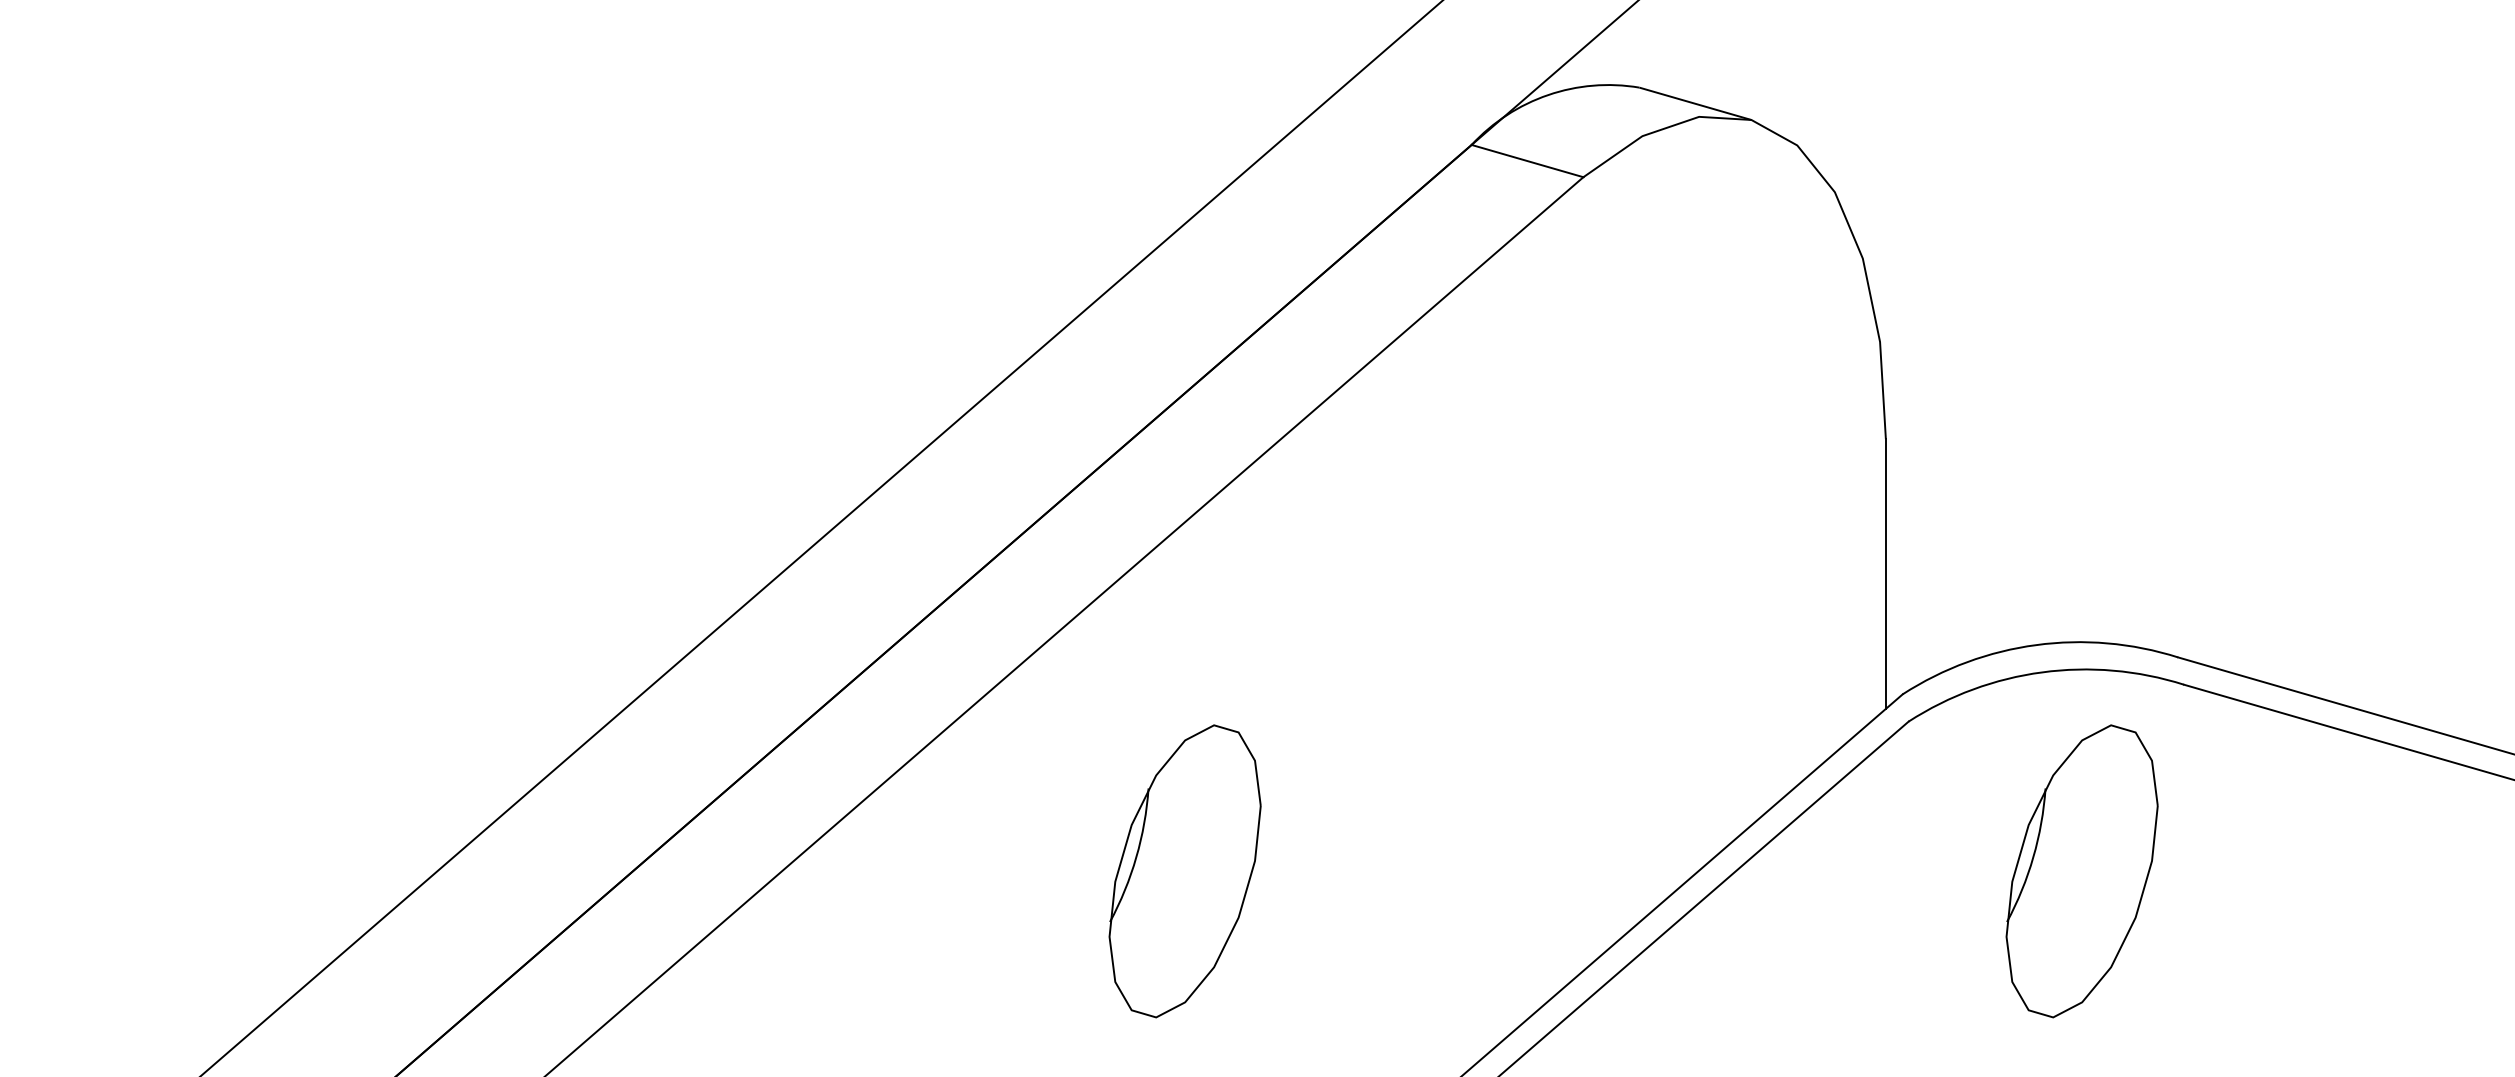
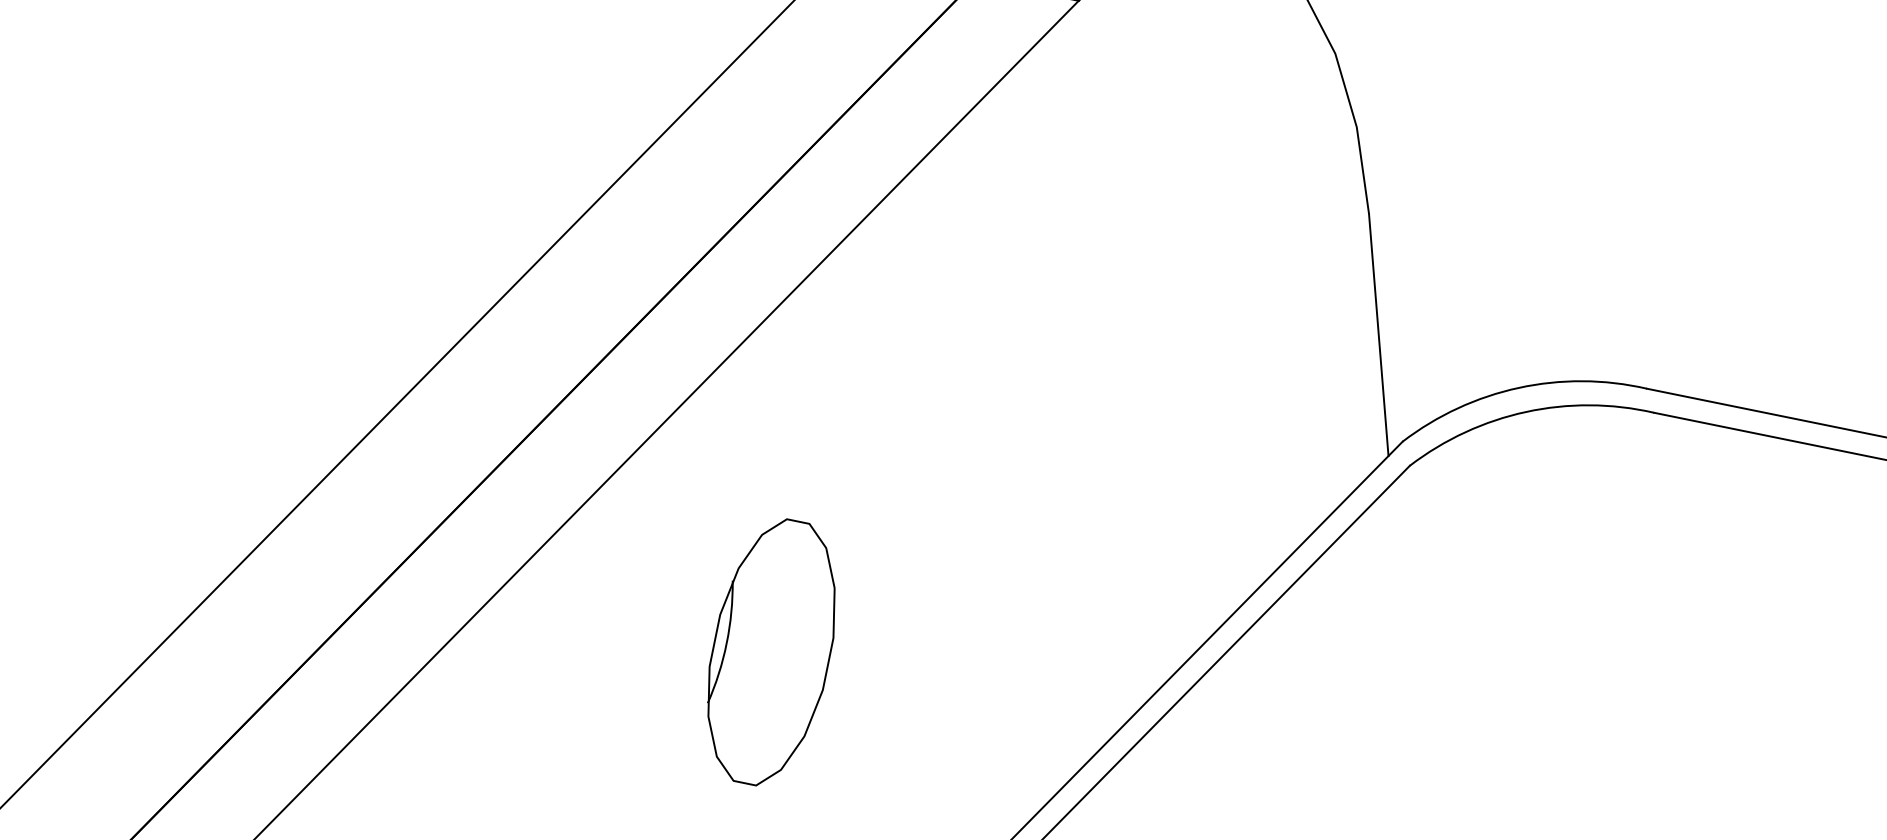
part: (2081, 871) -> (1575, 587), removed

